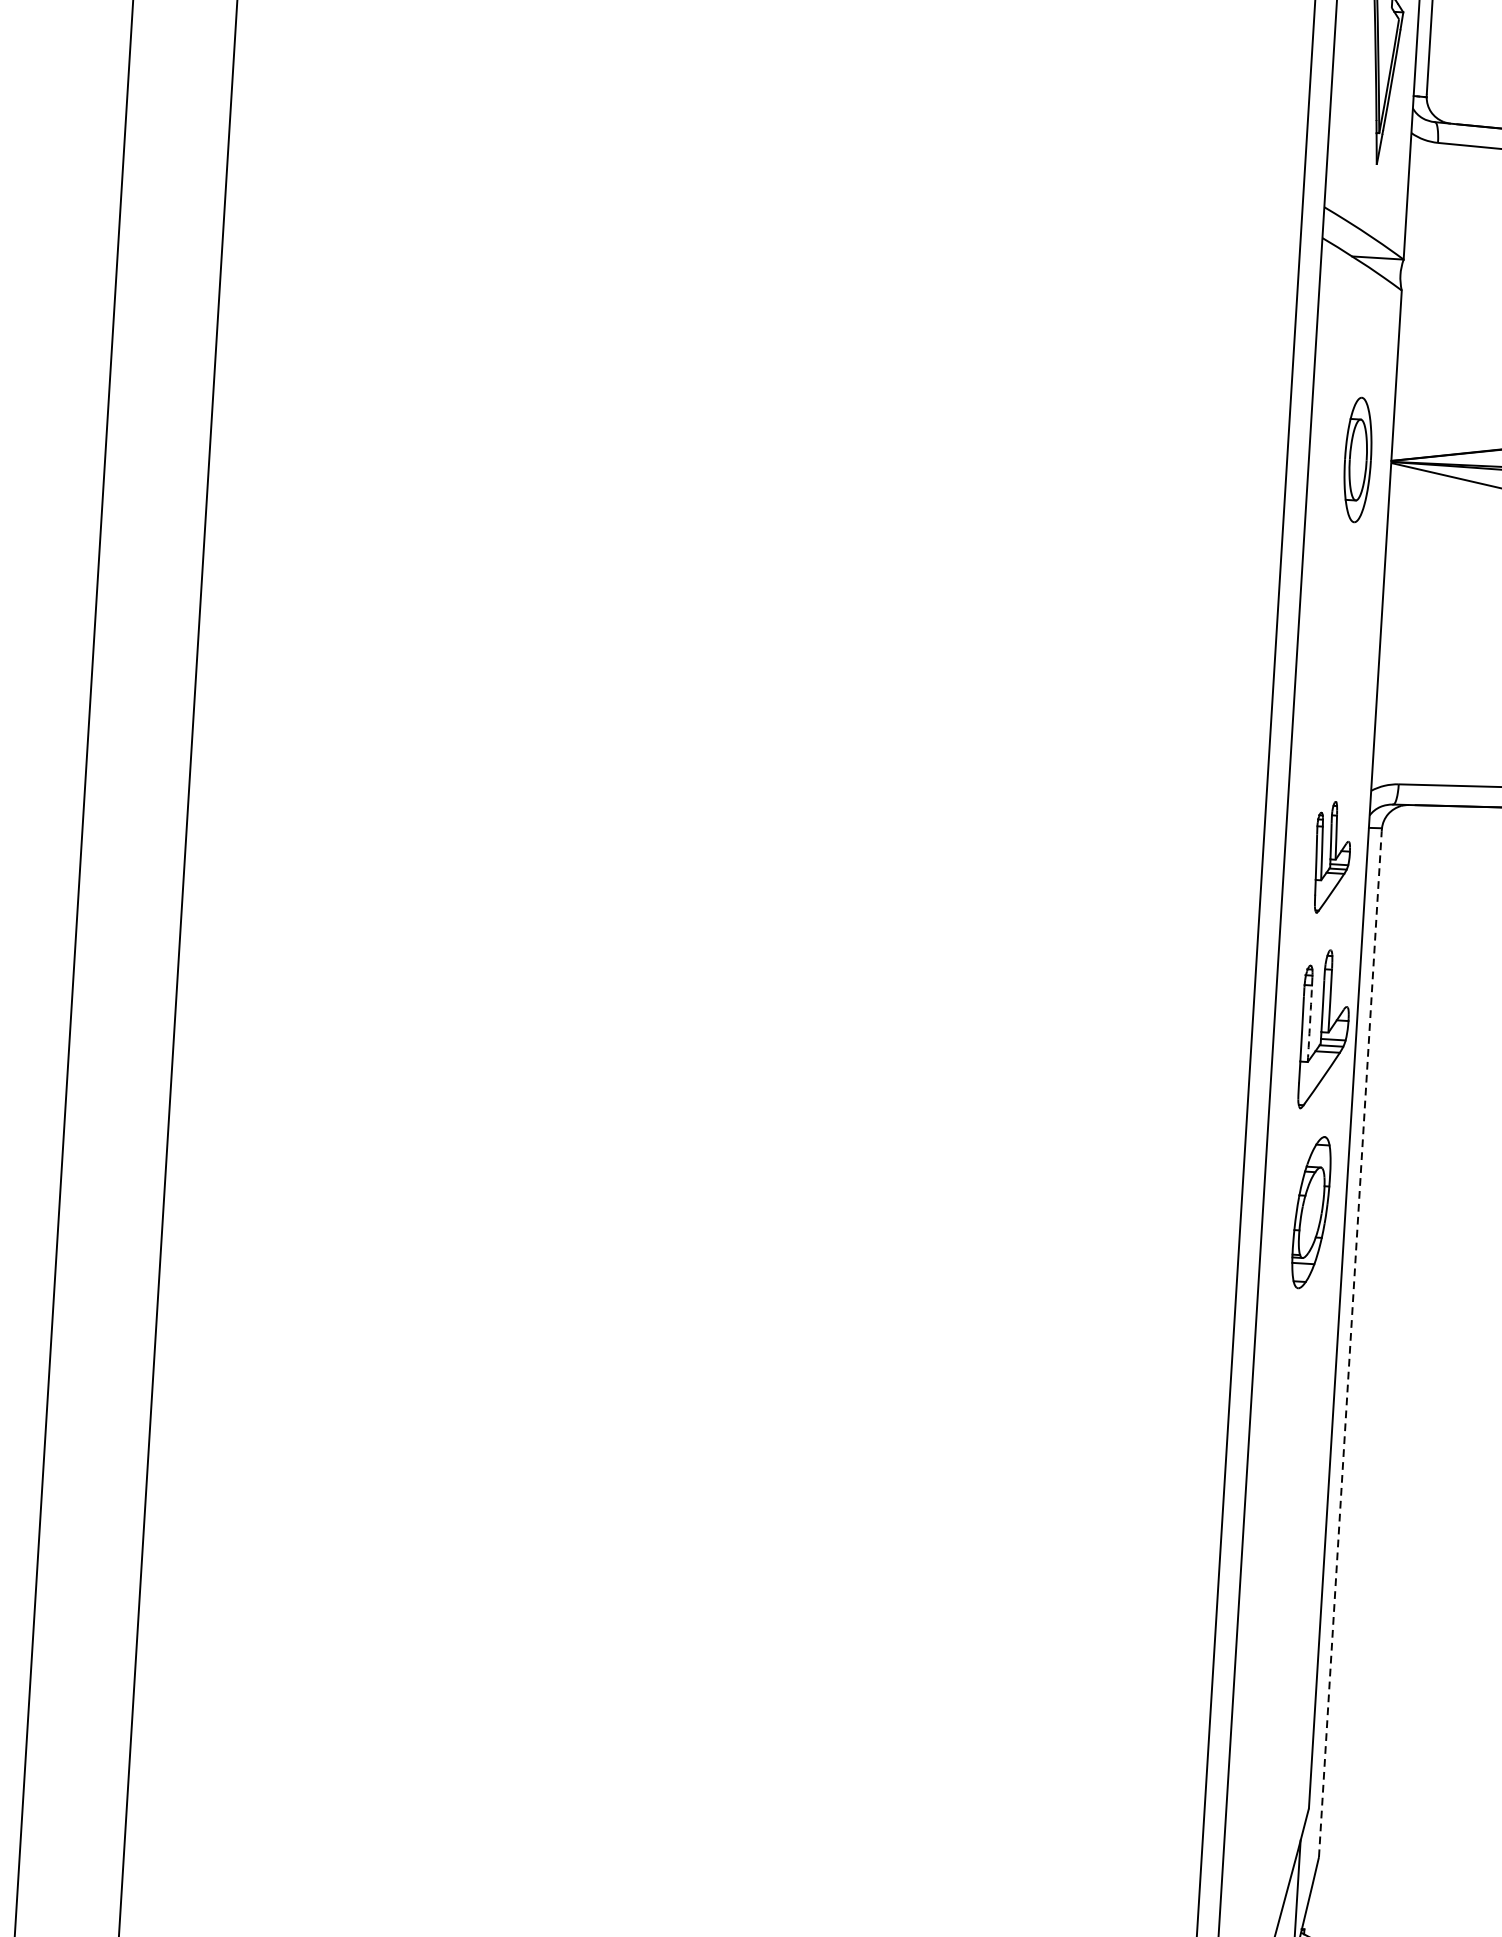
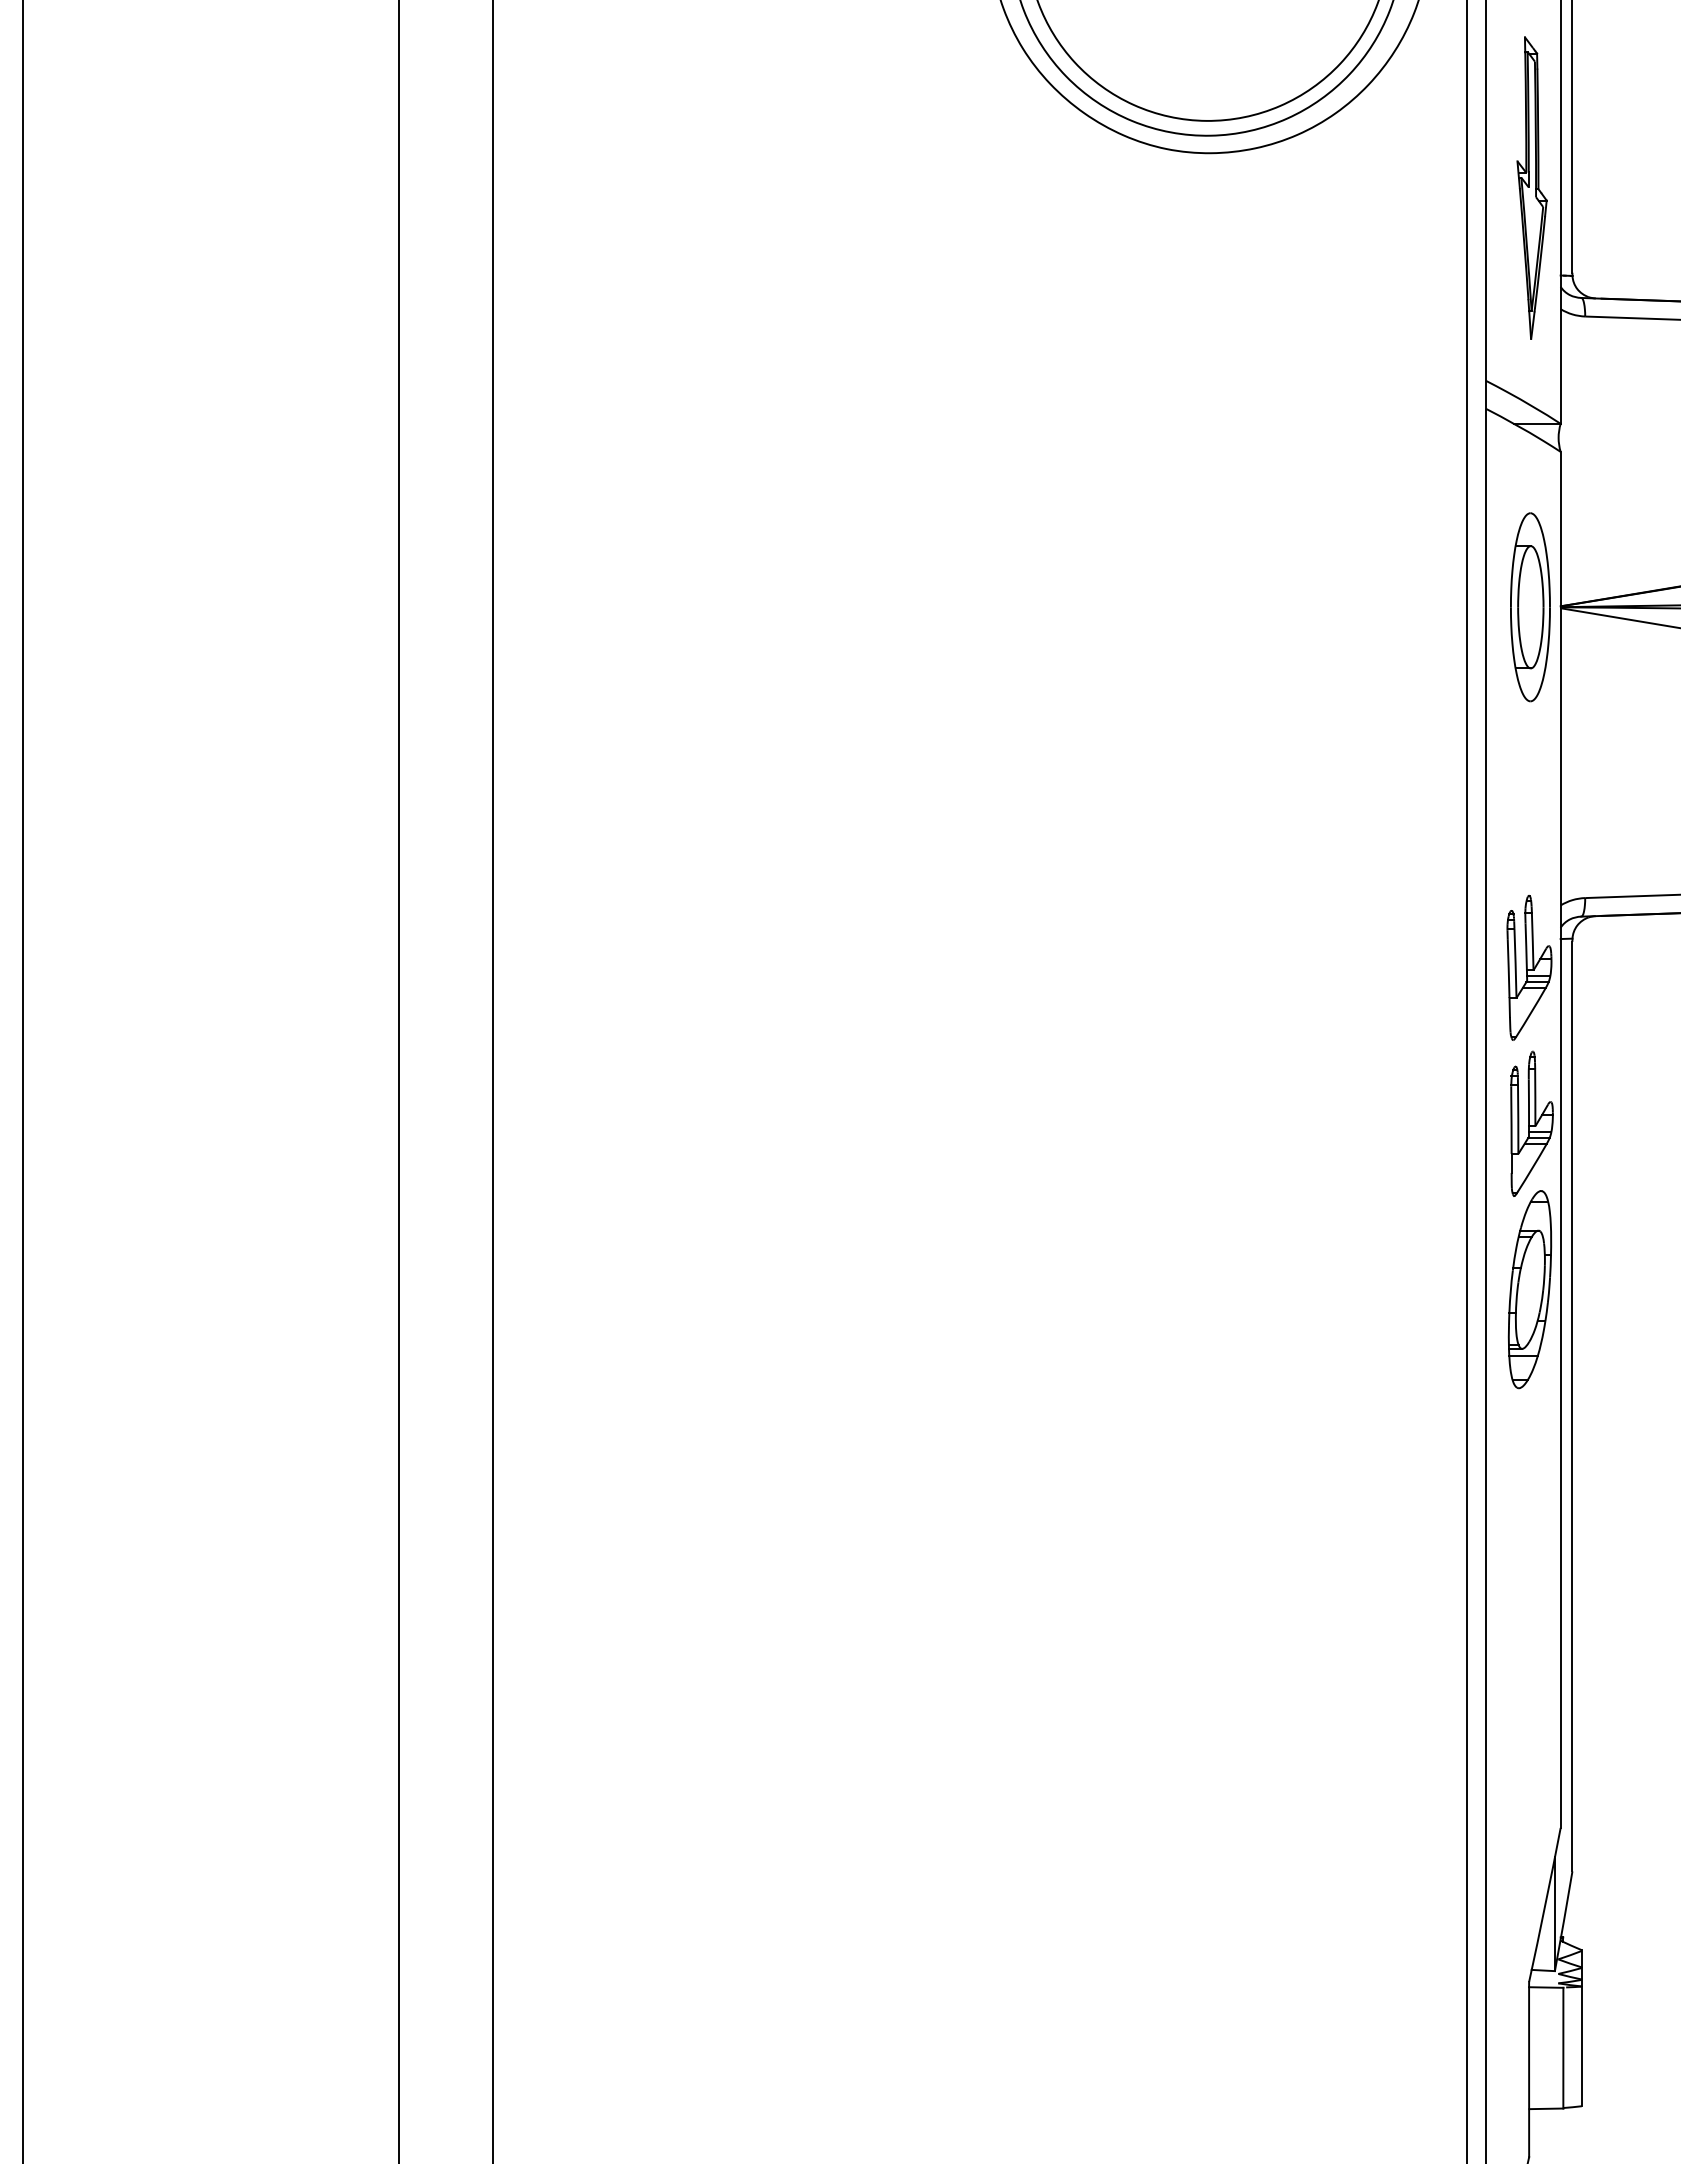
part: (1358, 460) -> (1530, 607), size x1.67
part: (1332, 857) -> (1529, 967), size x1.43
arc: (1310, 1024) -> (1518, 1119), dashed -> solid
part: (1310, 1212) -> (1529, 1289), size x1.43
line: (1350, 1344) -> (1572, 1406), dashed -> solid

